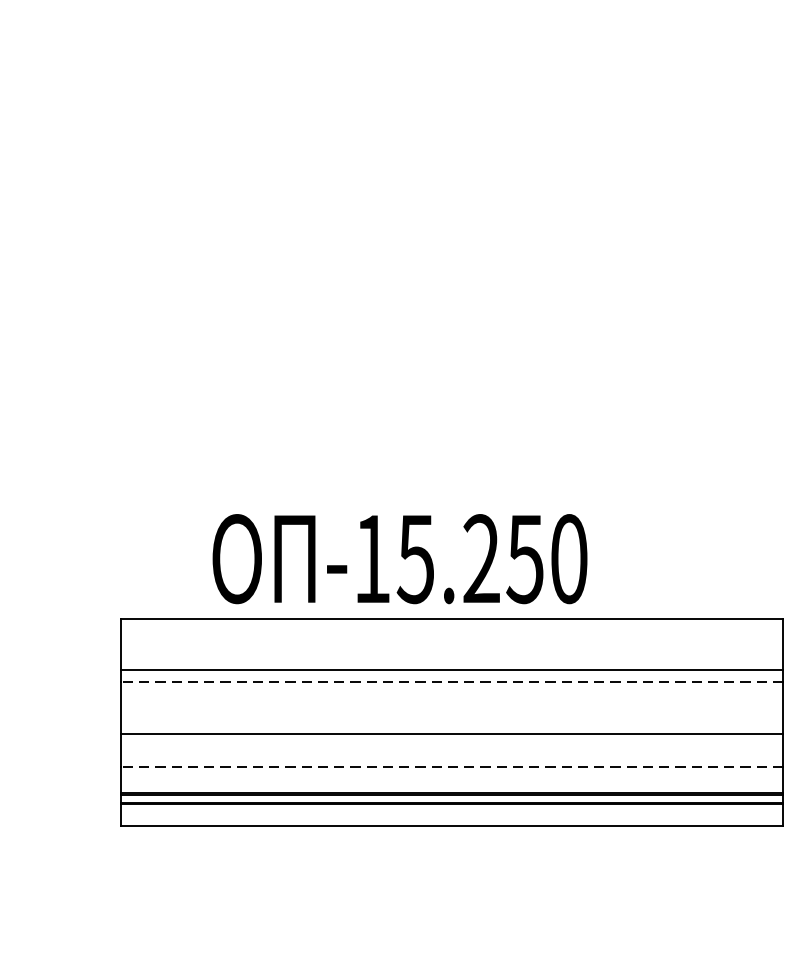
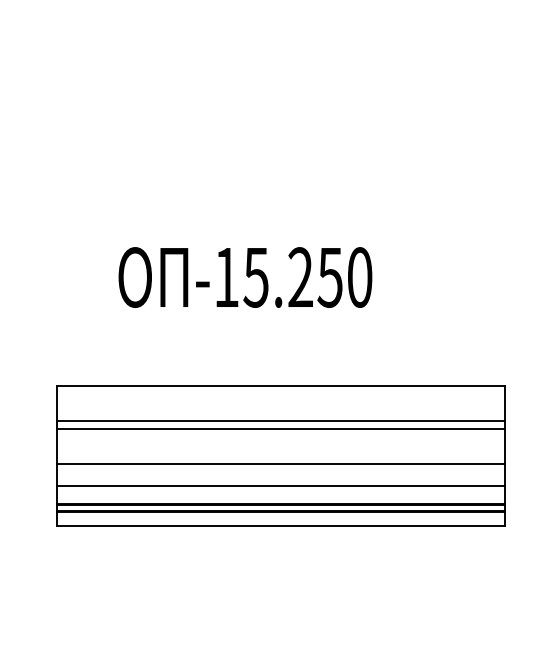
text: (400, 559) -> (245, 277), moved
line: (451, 681) -> (280, 428), dashed -> solid
line: (451, 767) -> (280, 486), dashed -> solid

